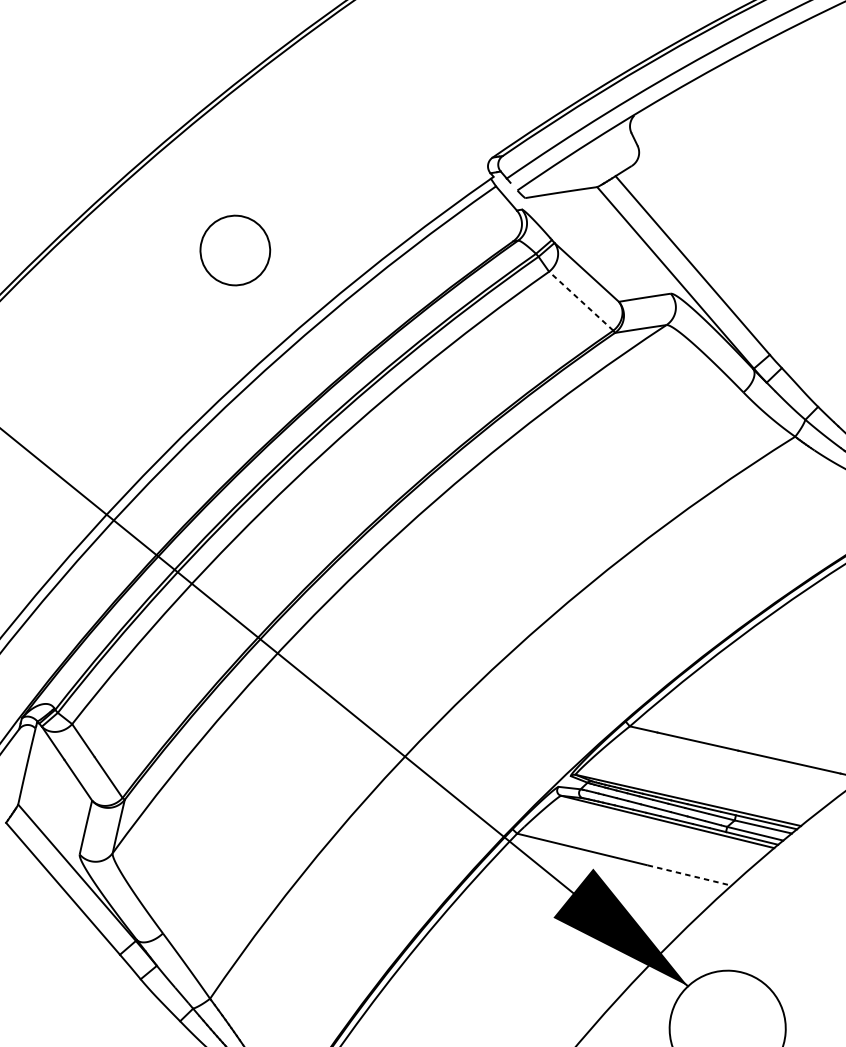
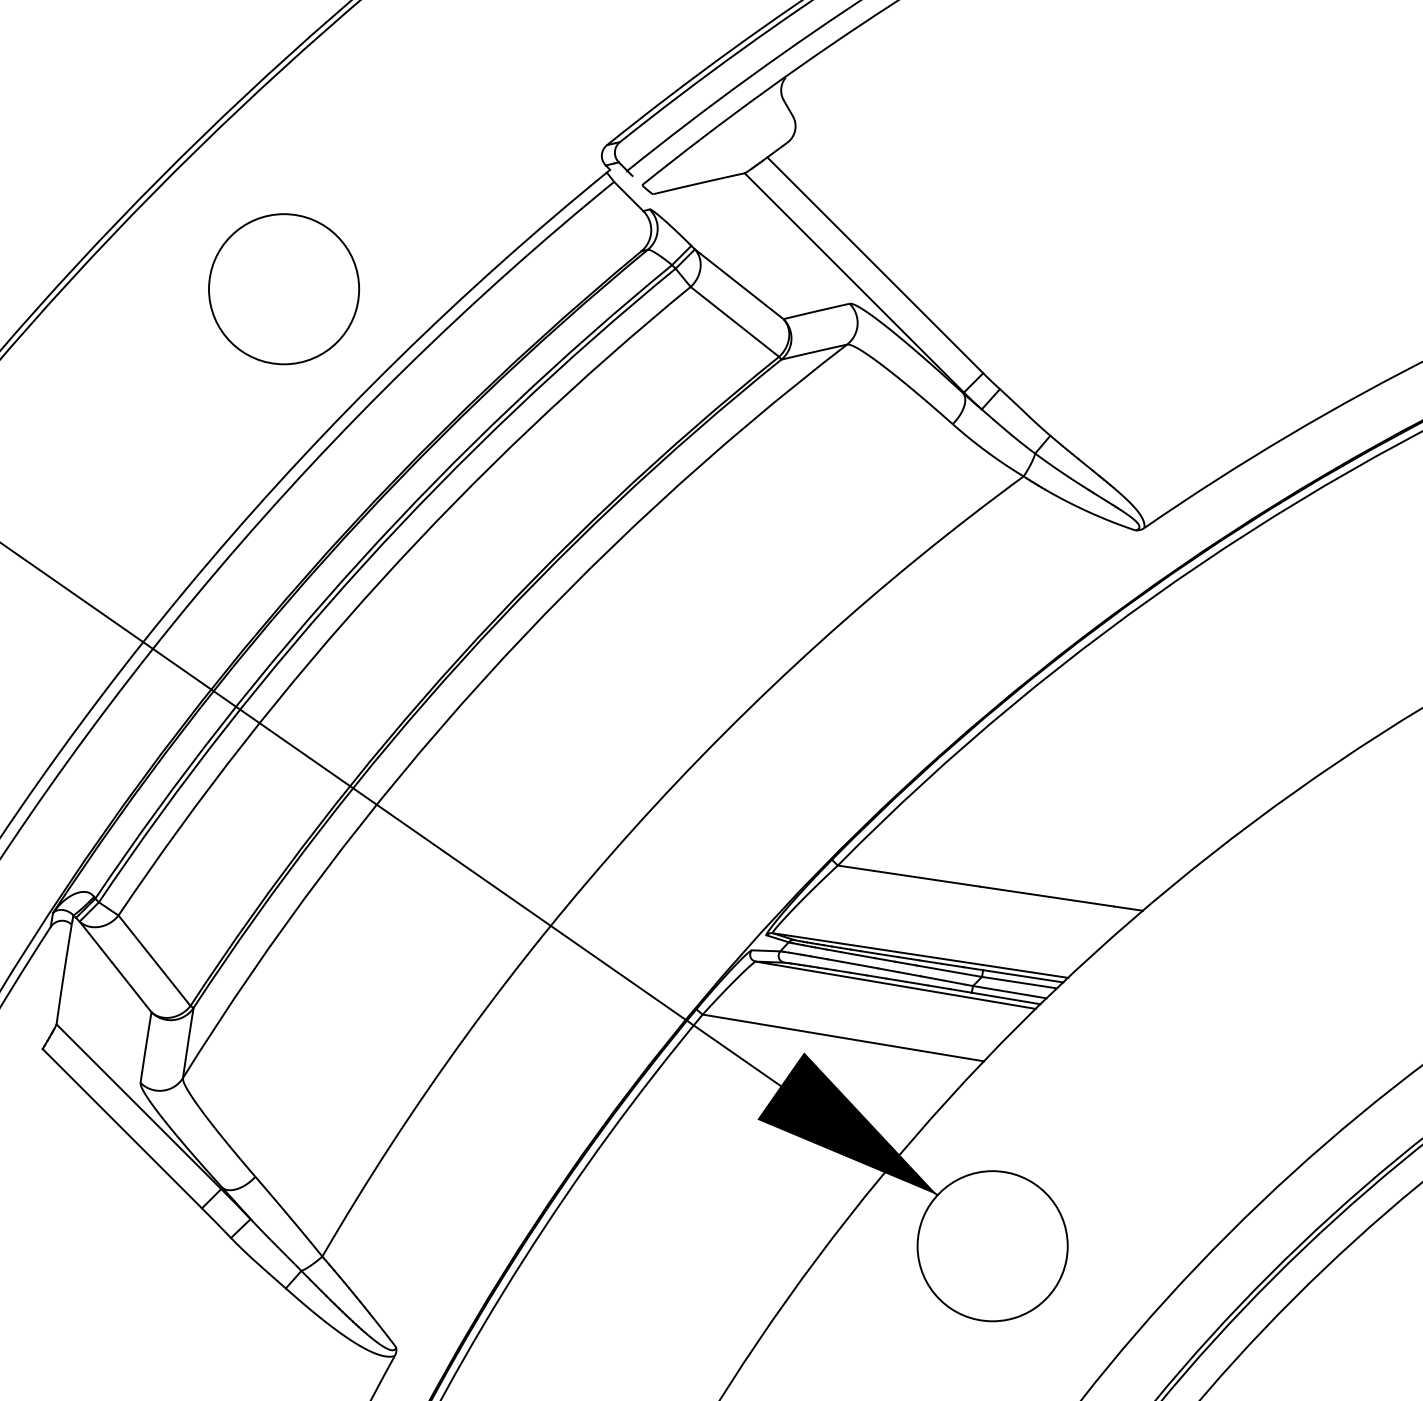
circle: (234, 250) -> (283, 289), size x1.67
line: (581, 301) -> (735, 322), dashed -> solid
line: (689, 875) -> (929, 1052), dashed -> solid

